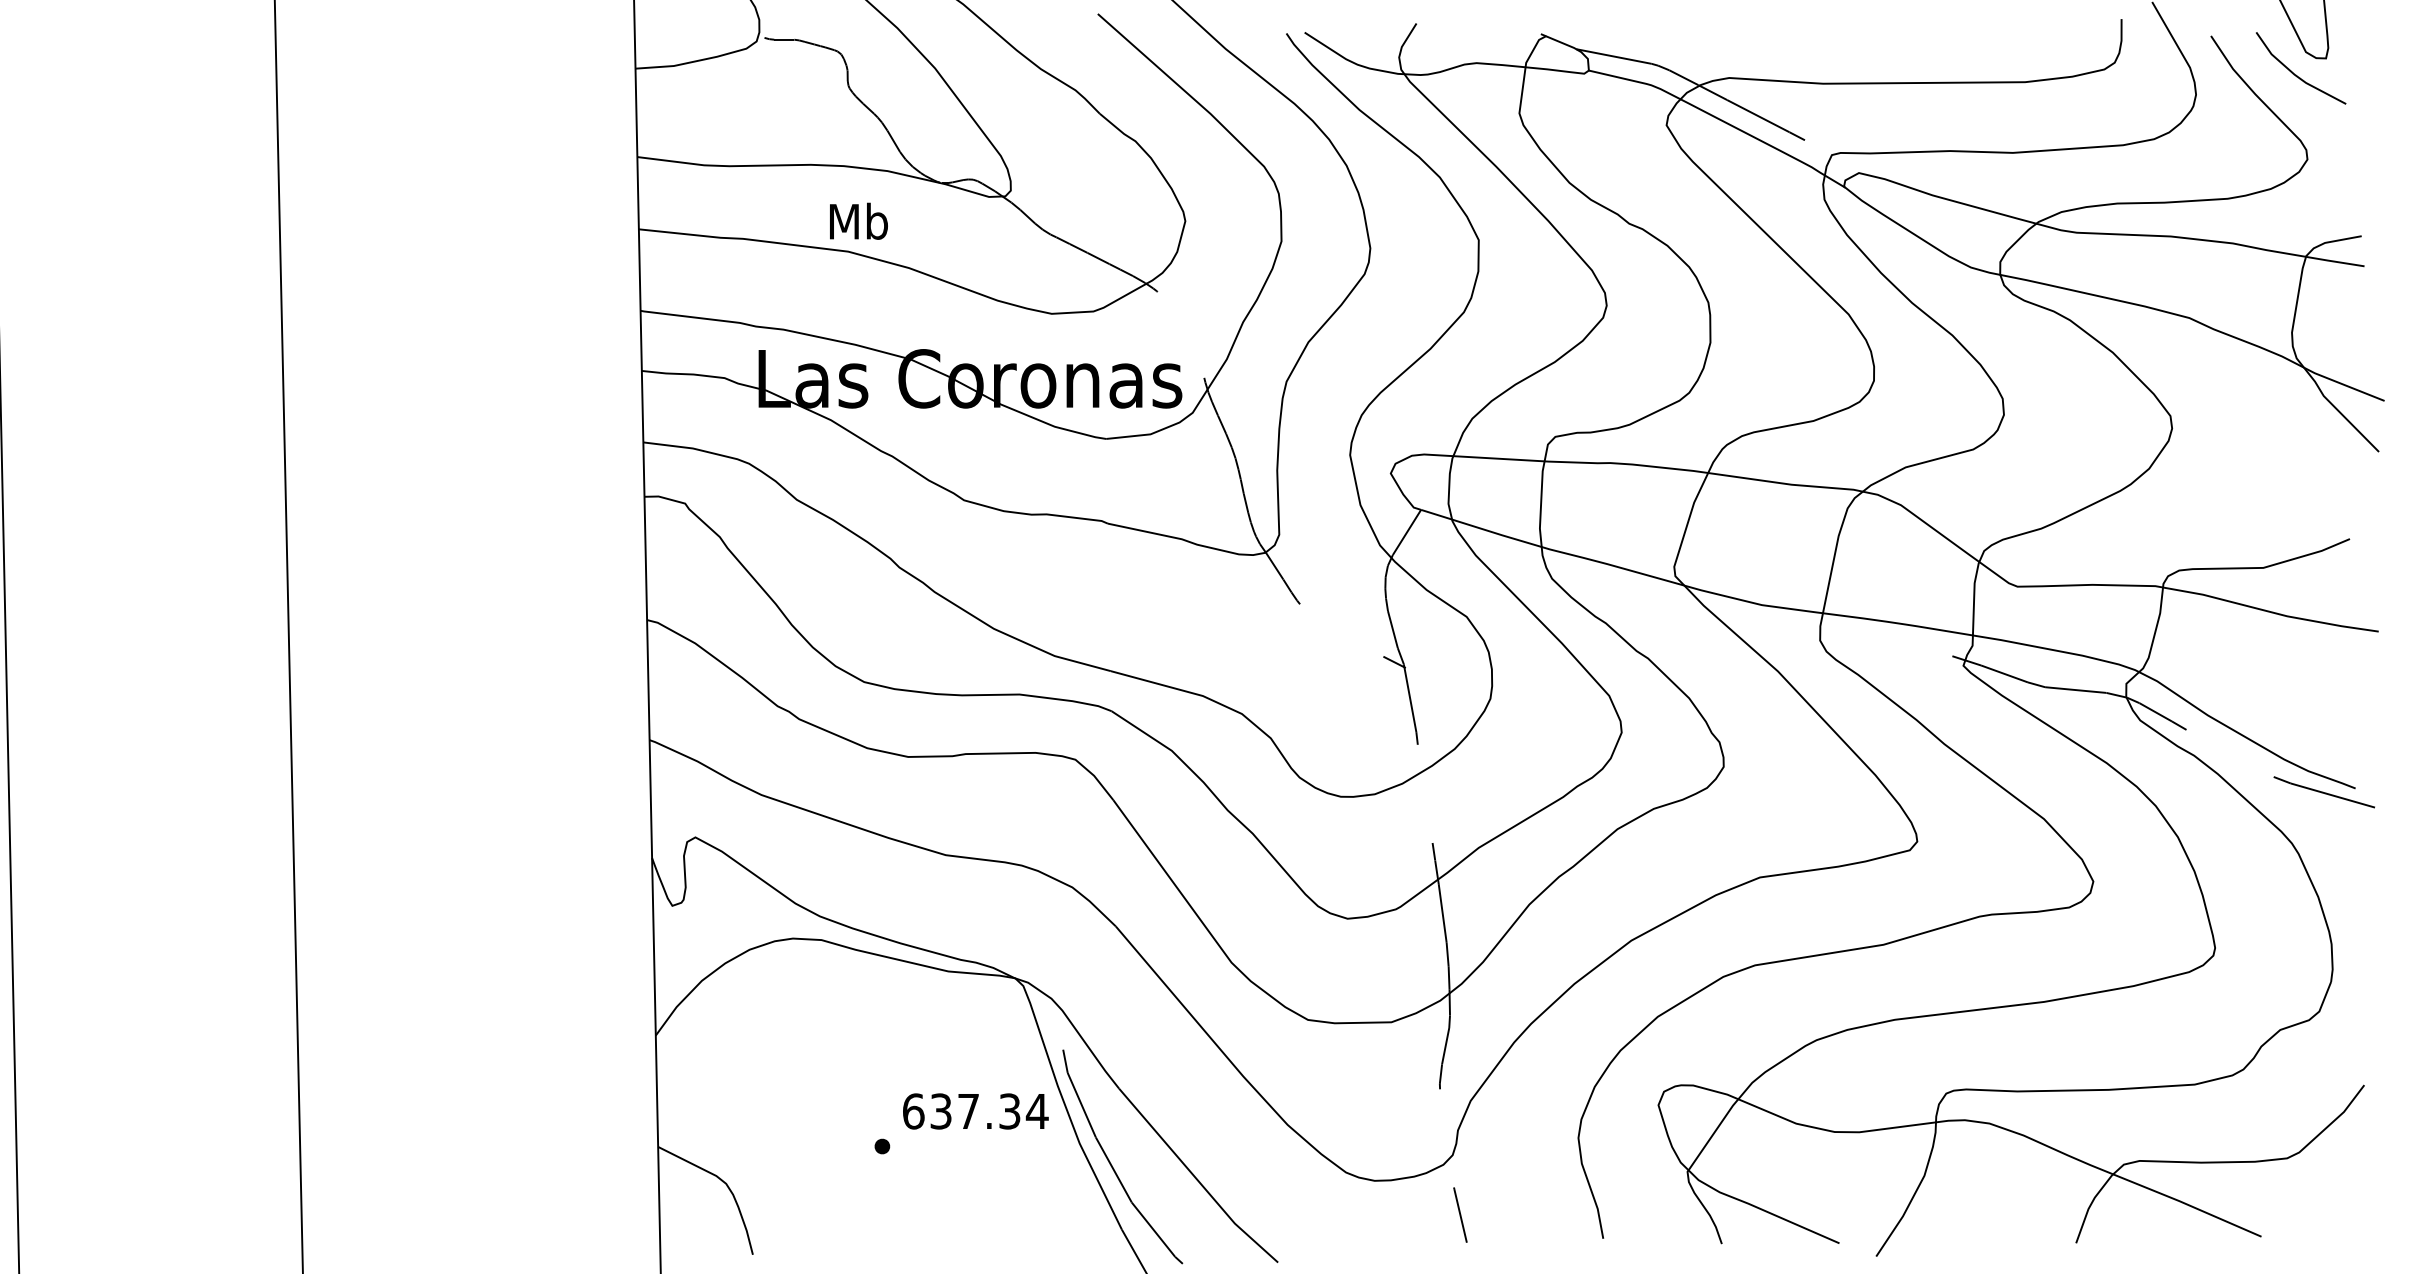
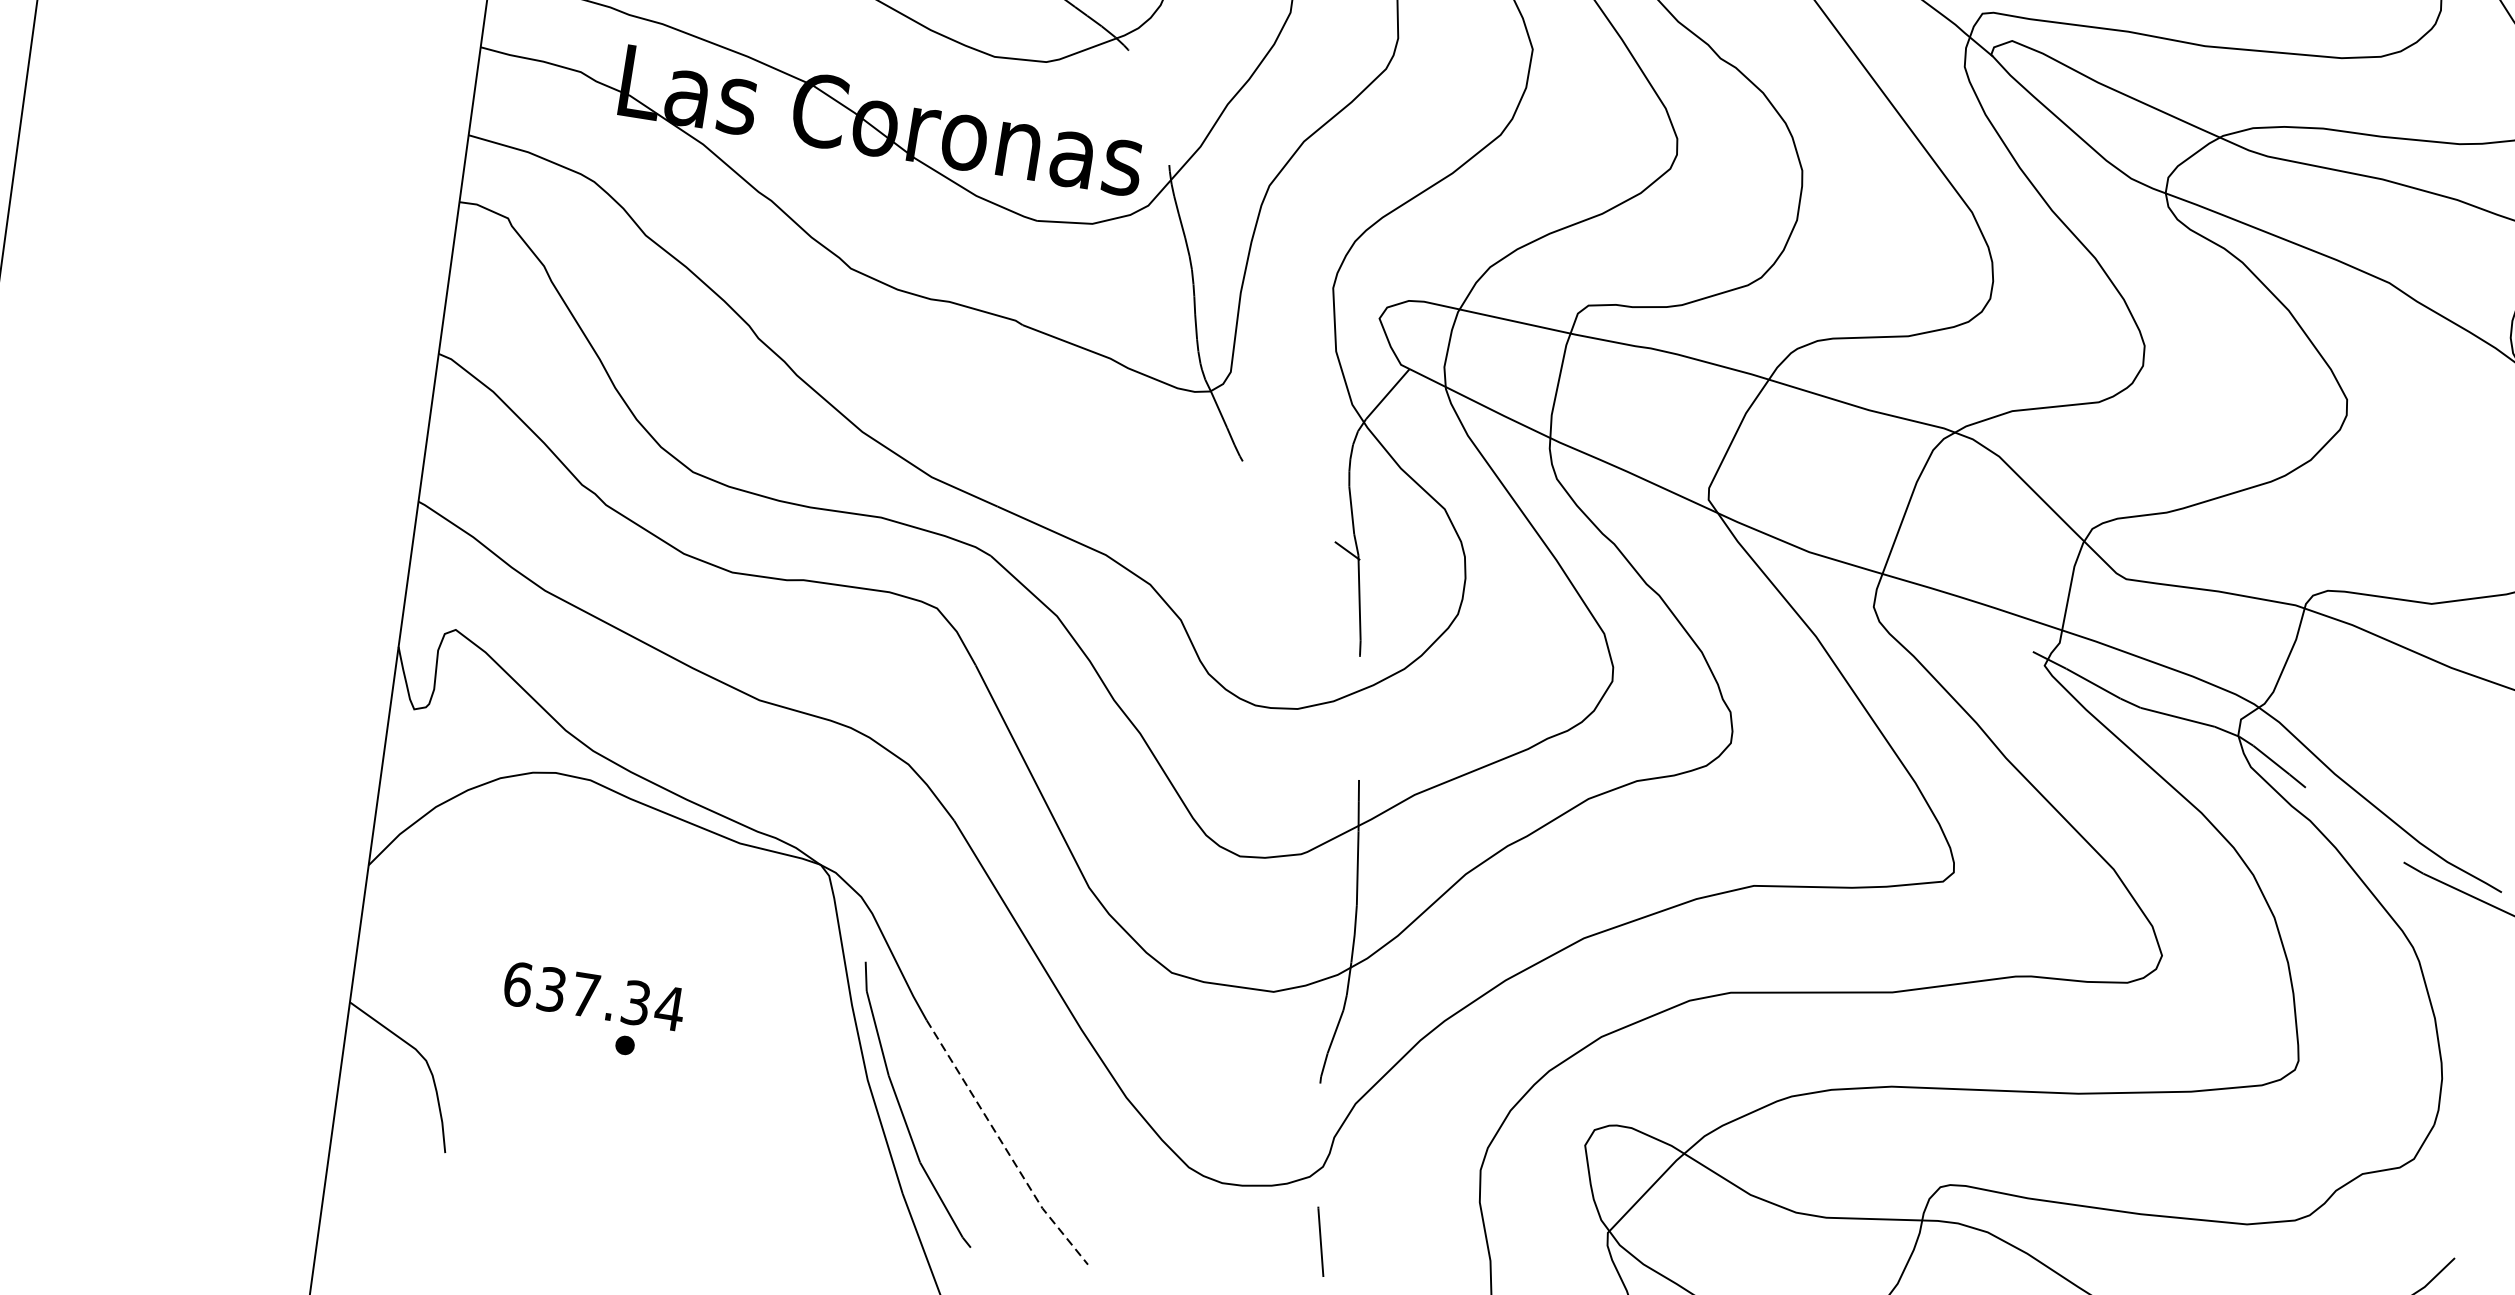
text: (975, 1111) -> (594, 996), moved
line: (1196, 1178) -> (1004, 1145), solid -> dashed

